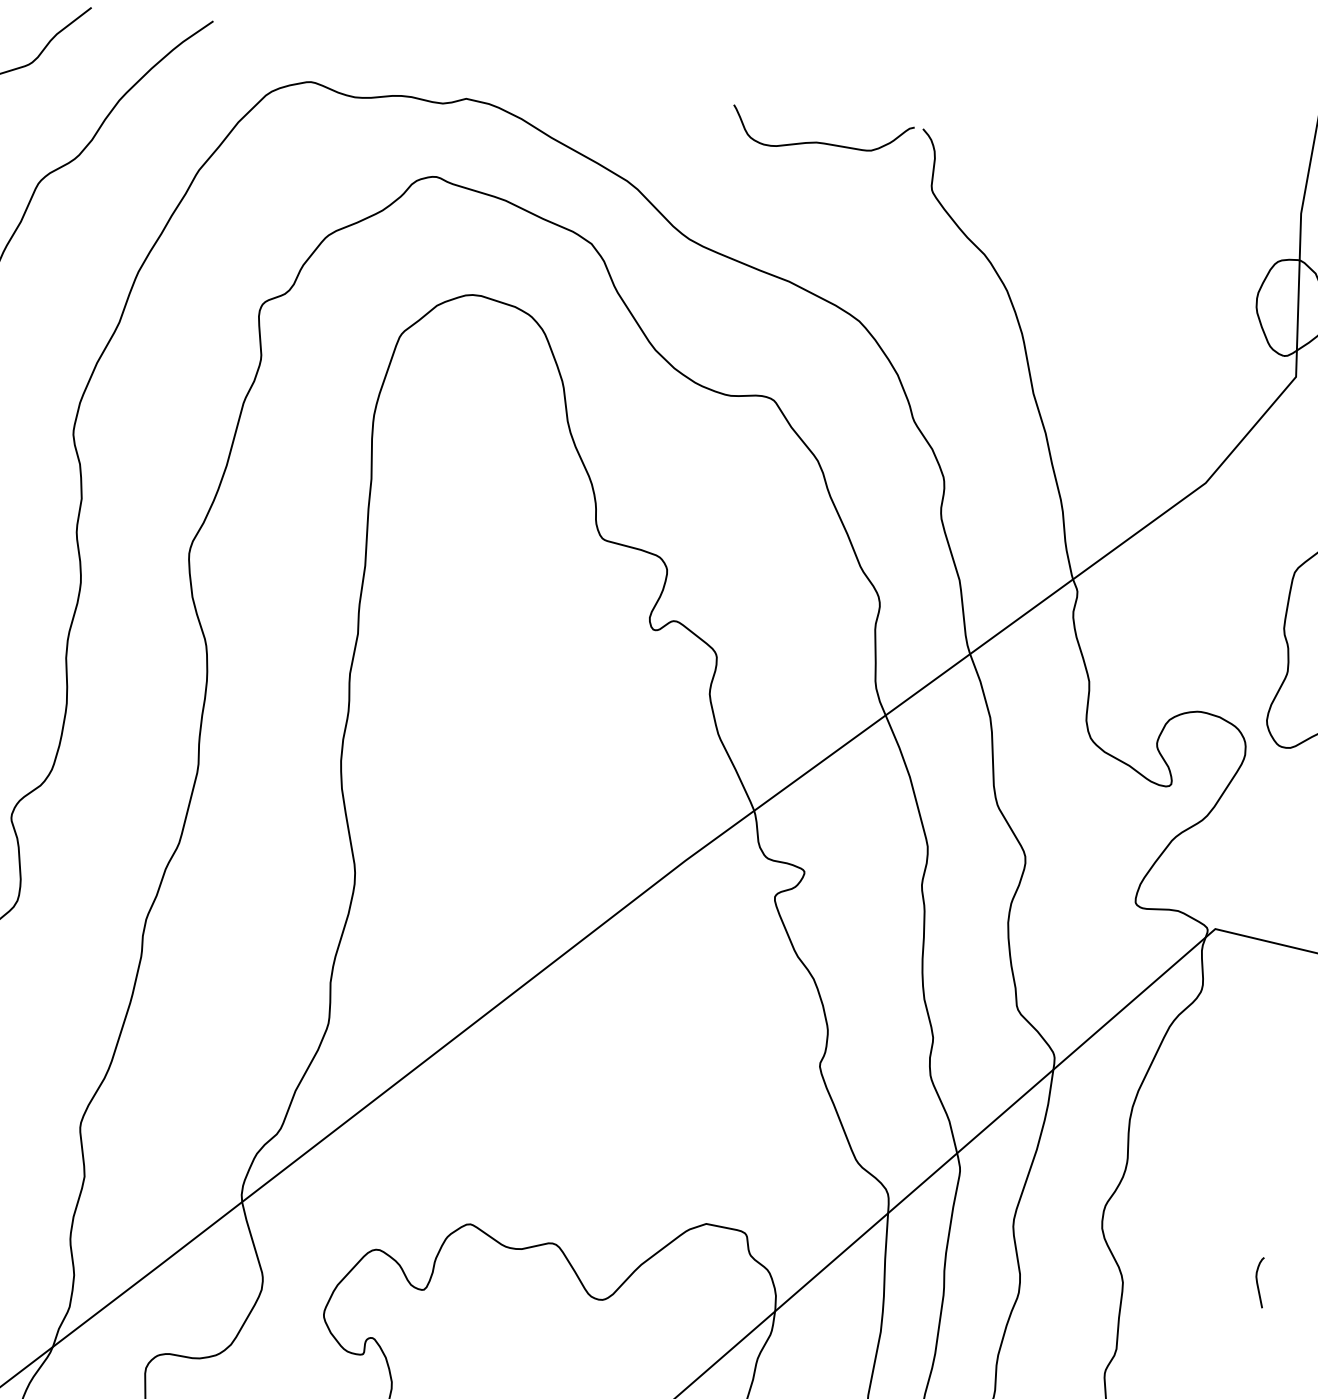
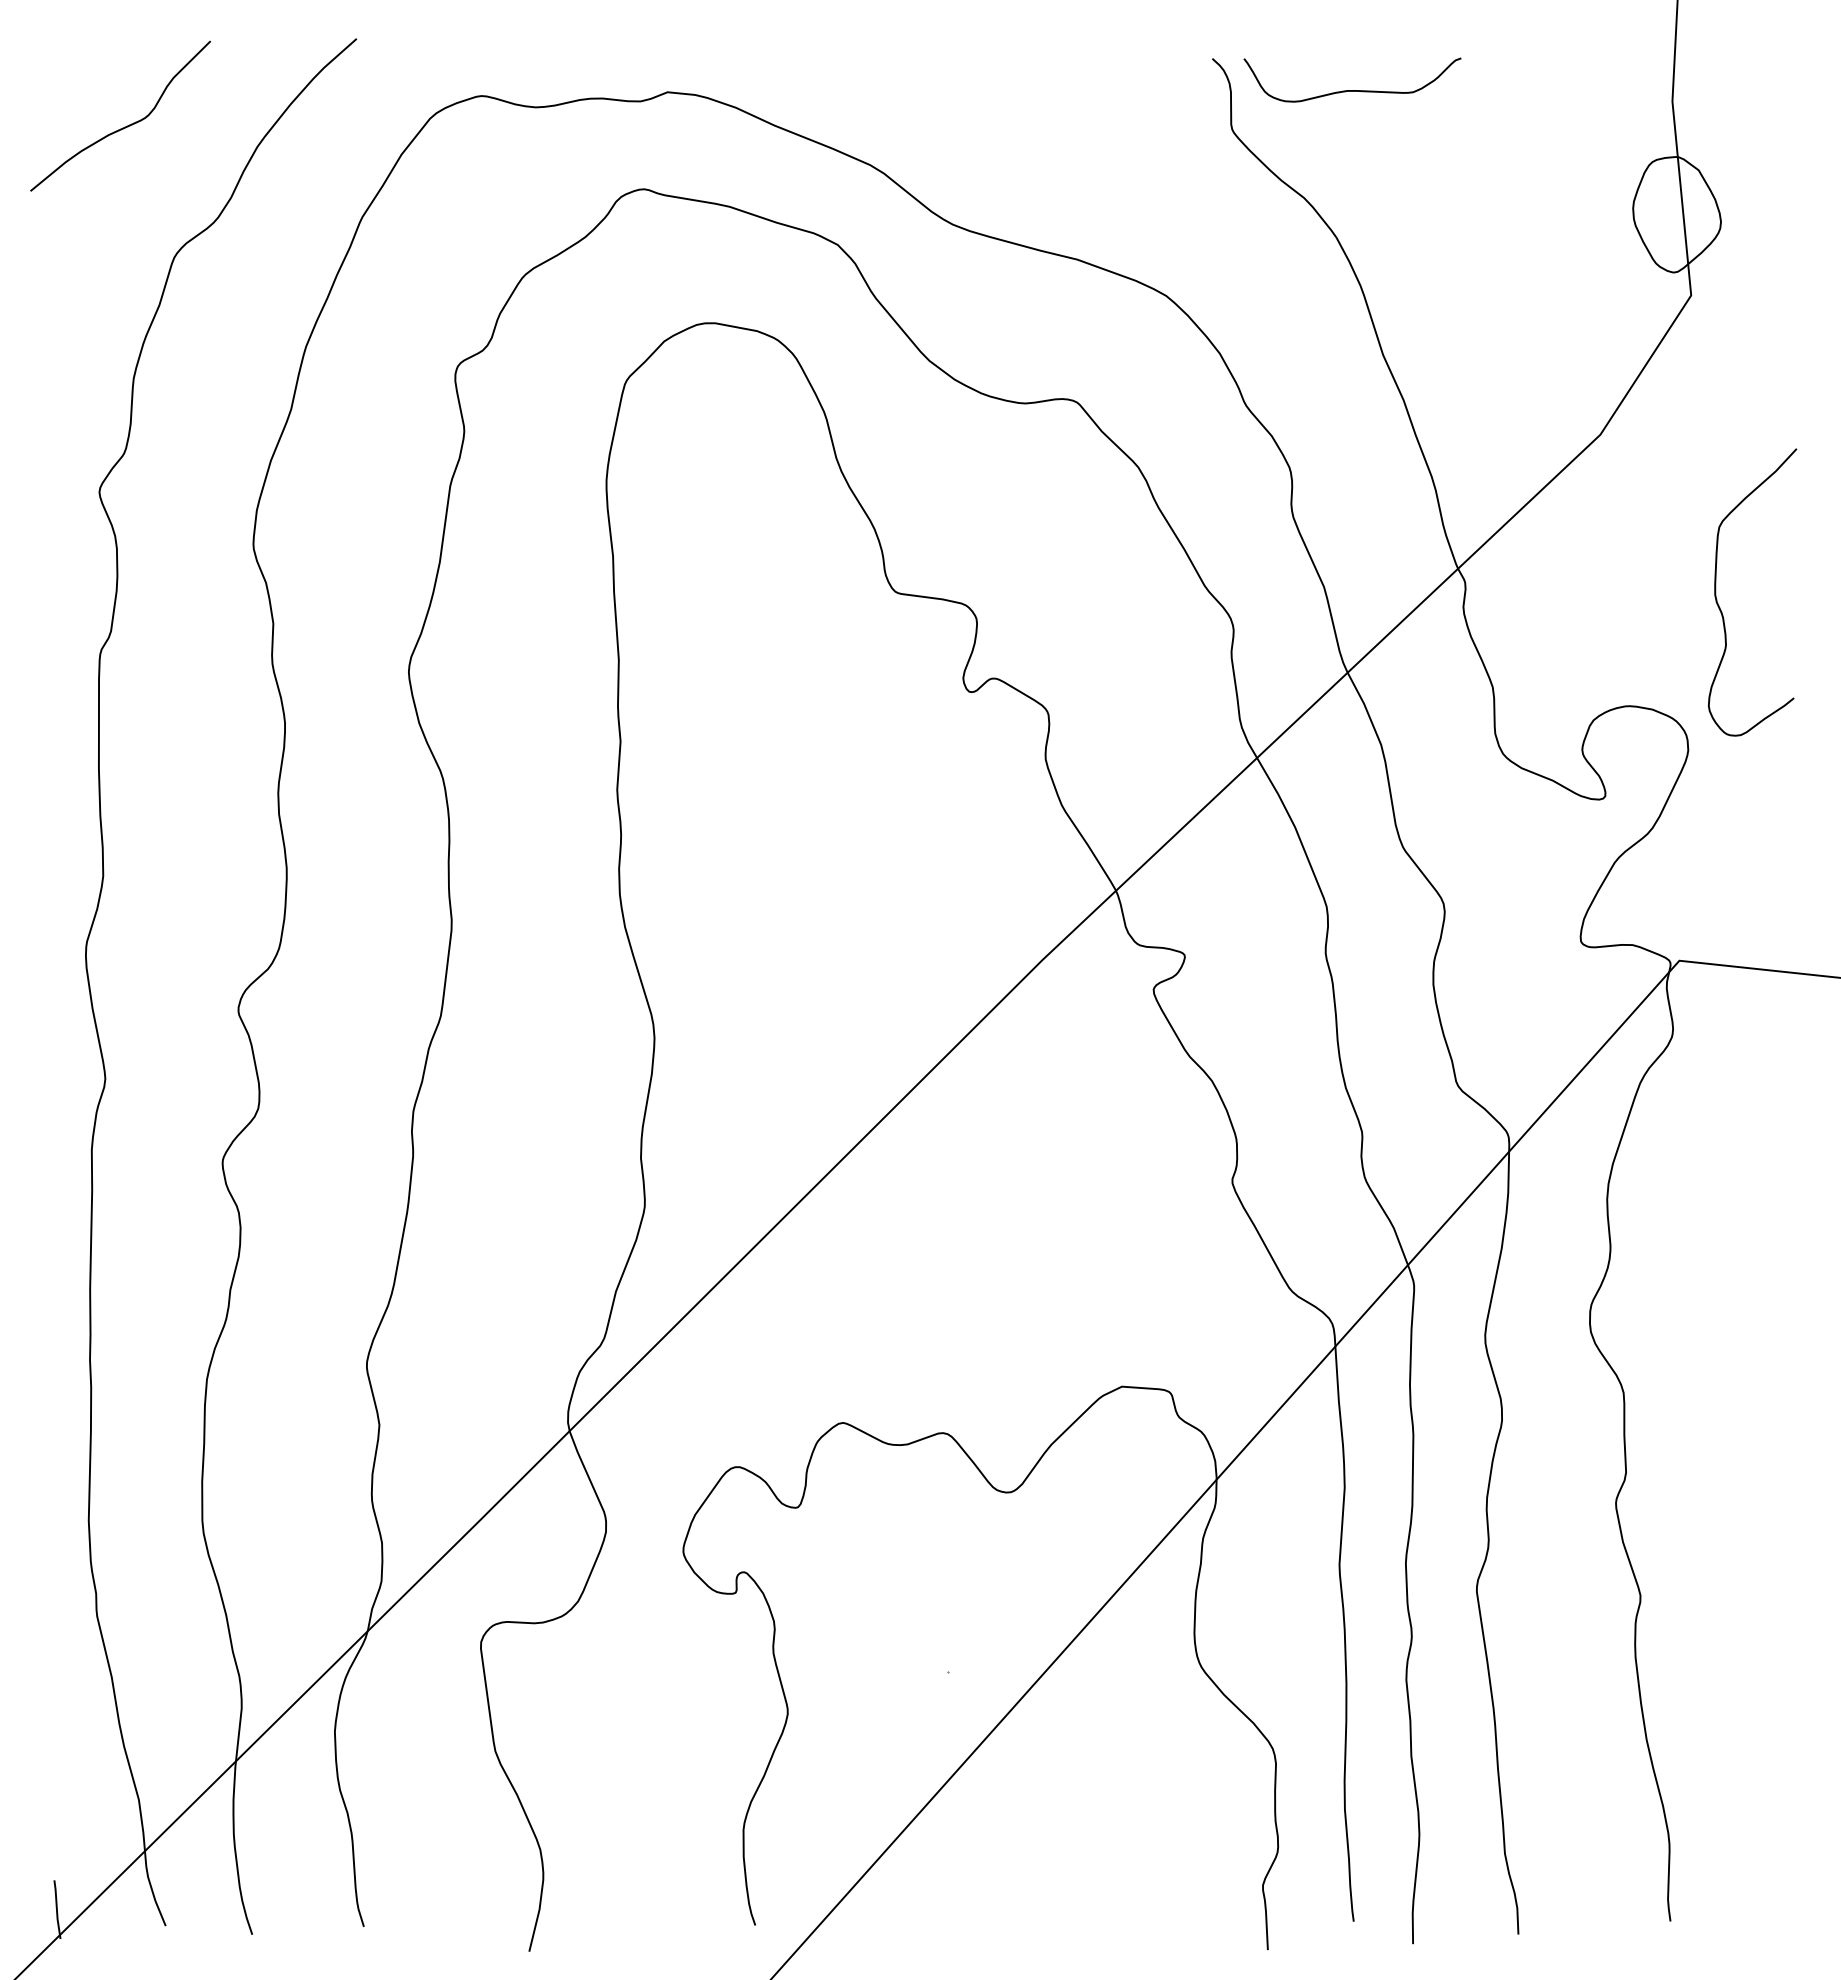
curve: (820, 142) -> (1352, 90), moved
curve: (1258, 1282) -> (1783, 1372), removed

